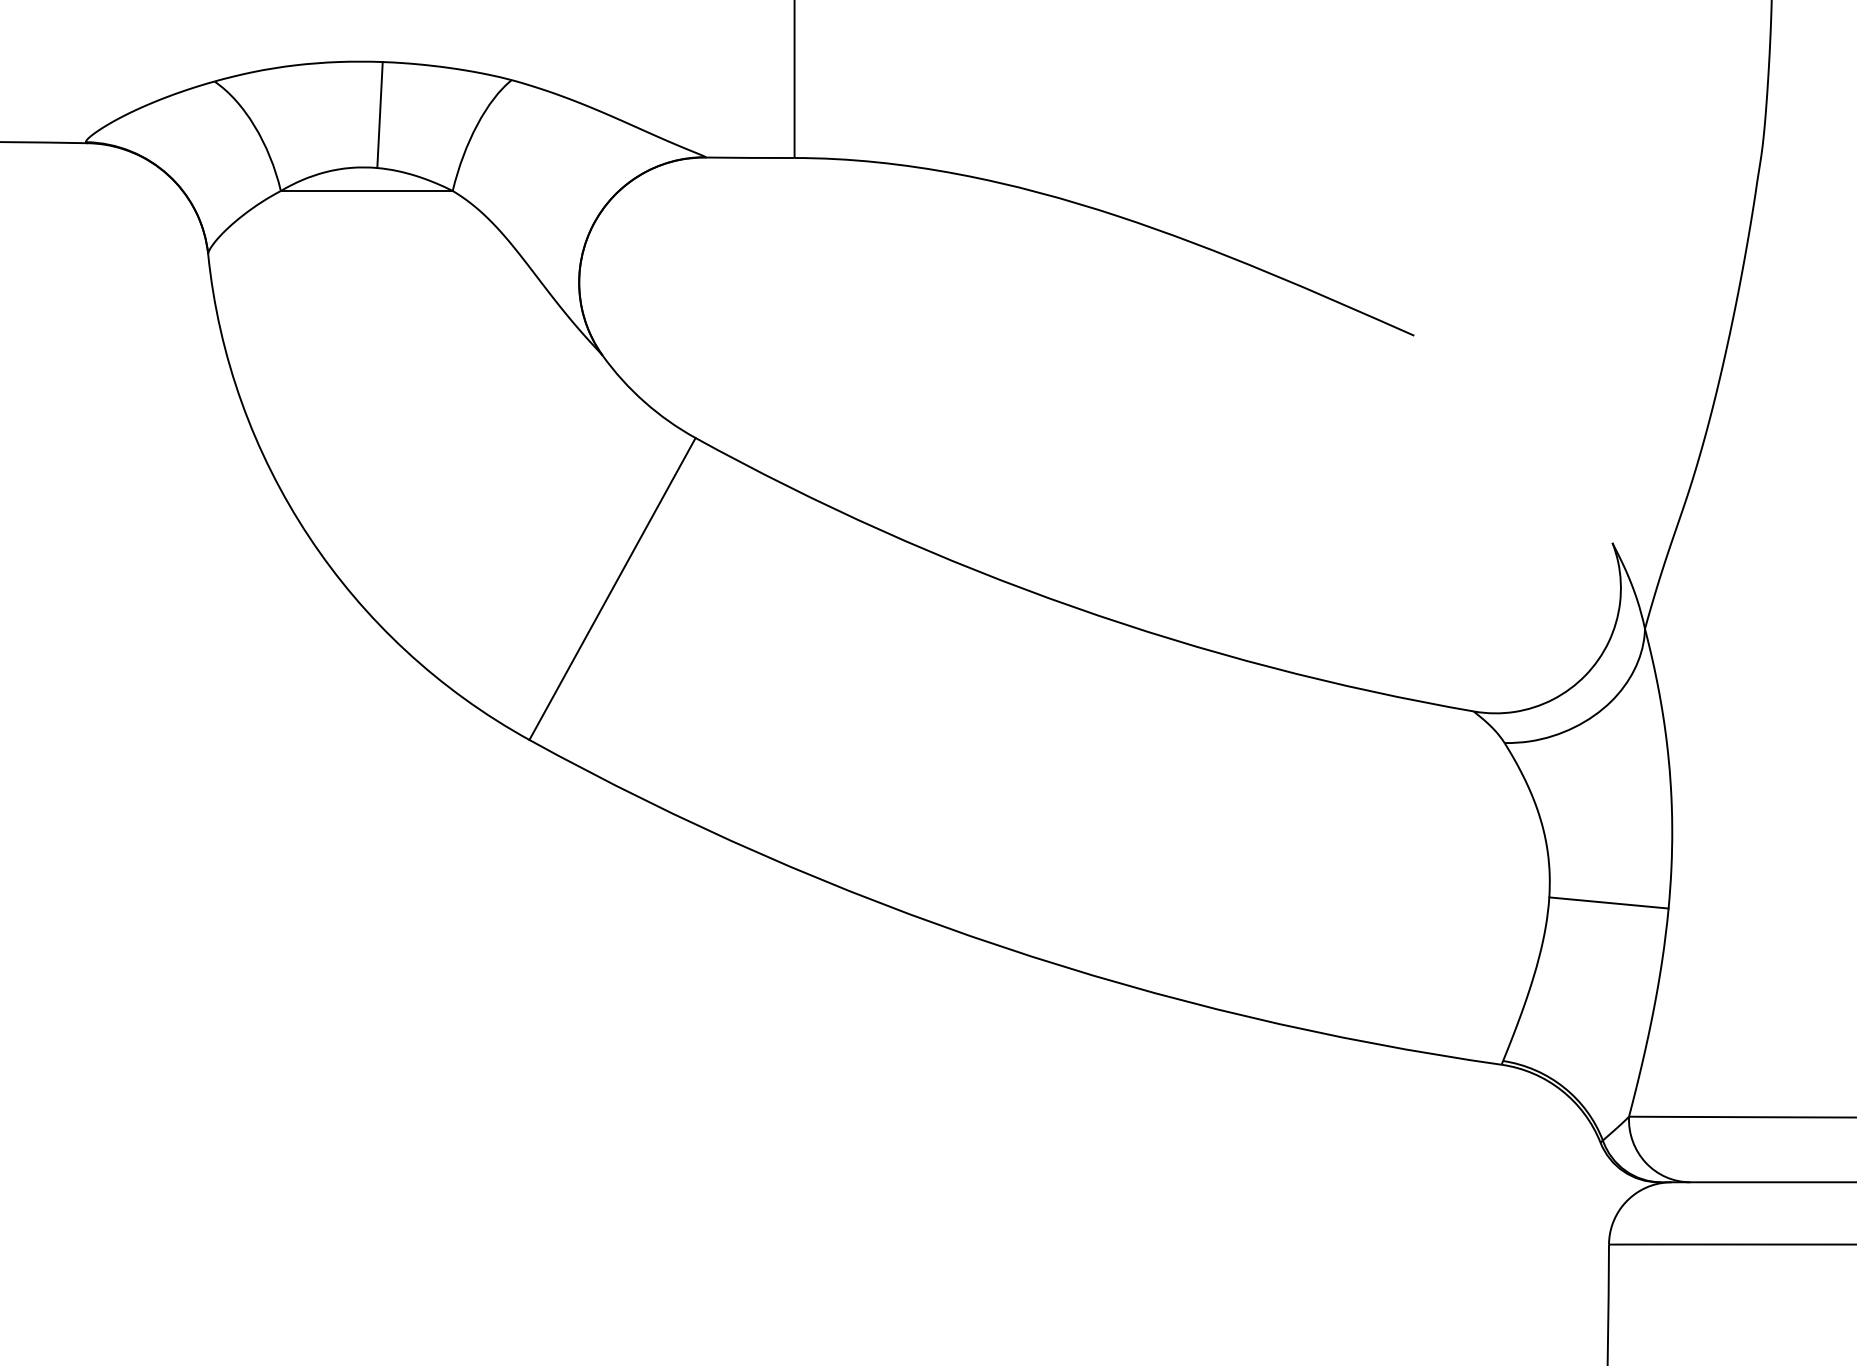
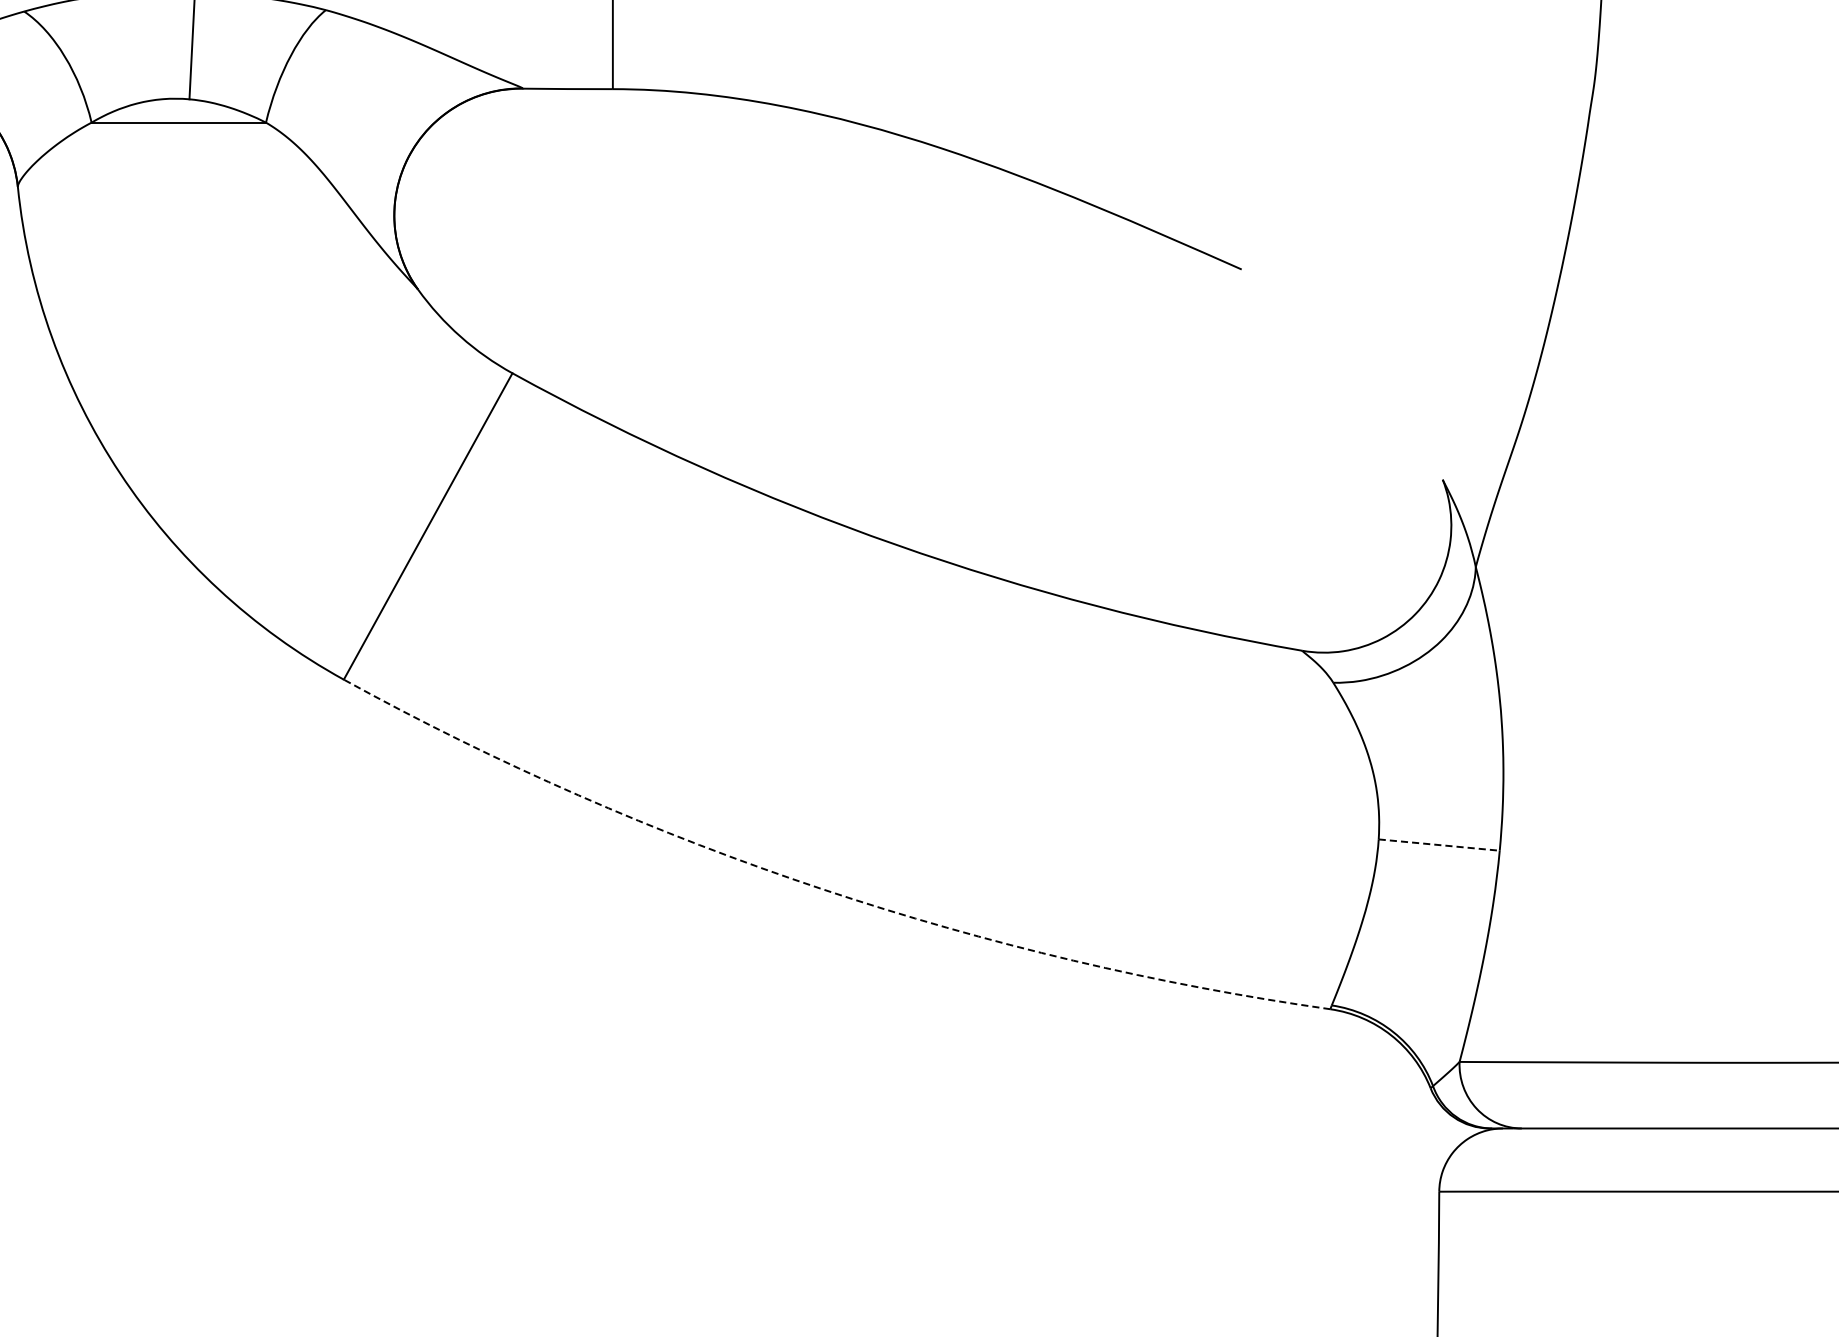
line: (1608, 902) -> (1438, 844), solid -> dashed
arc: (1000, 946) -> (821, 889), solid -> dashed

